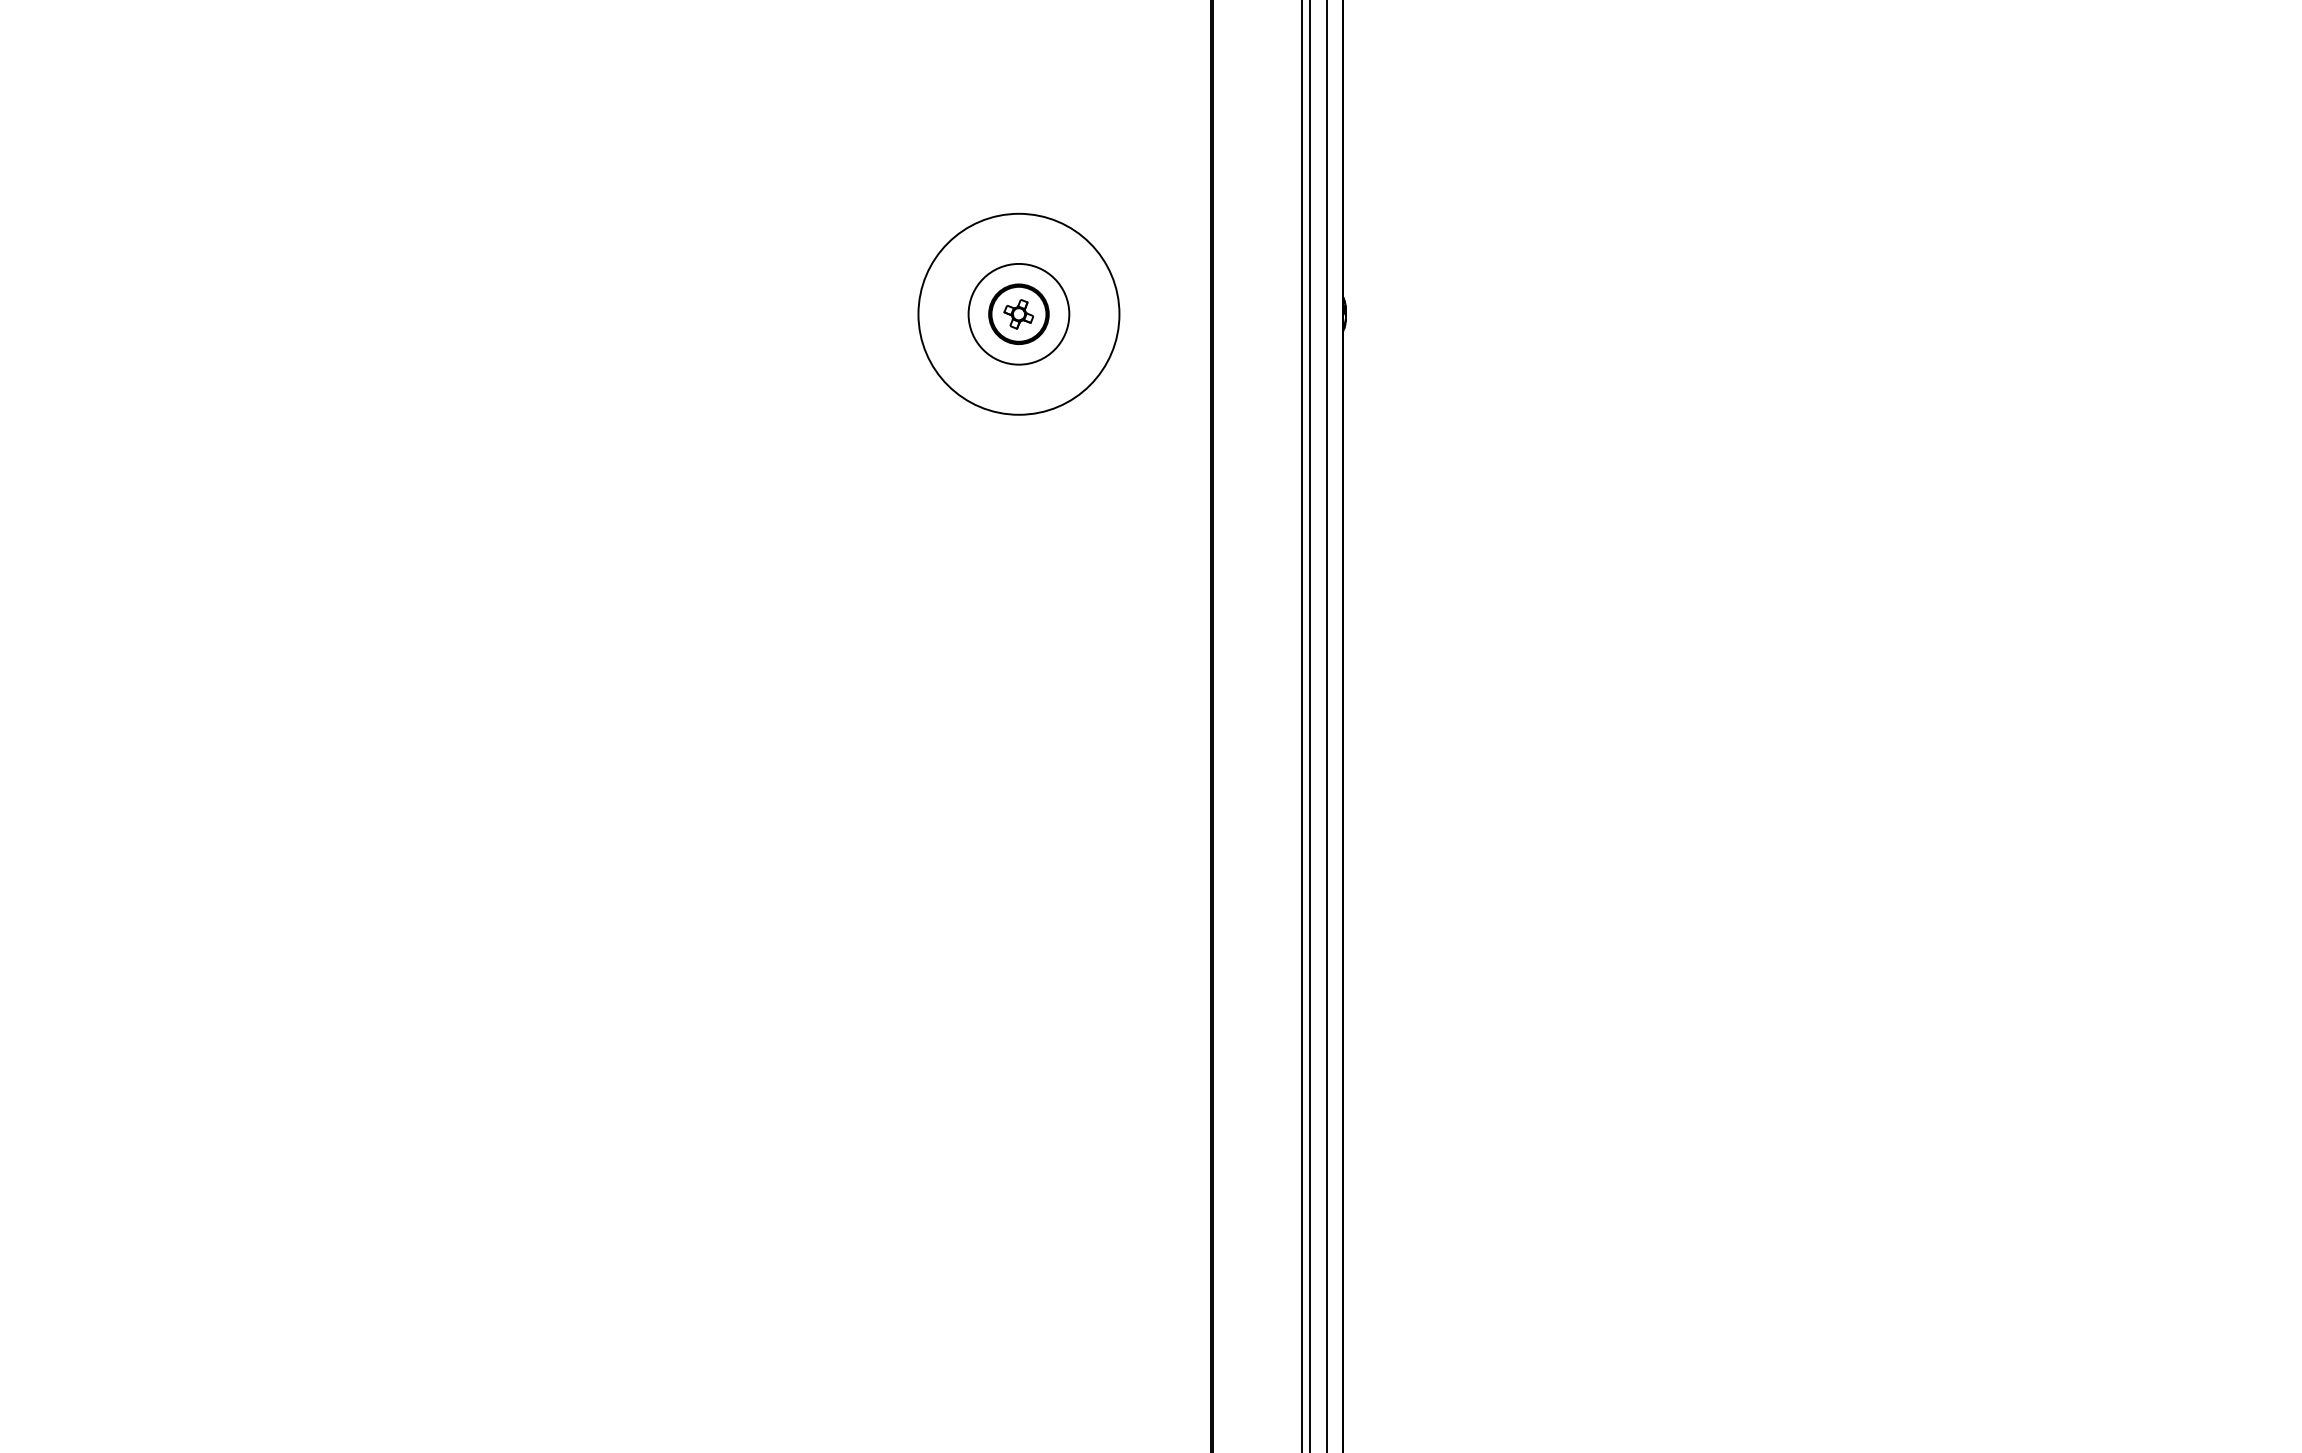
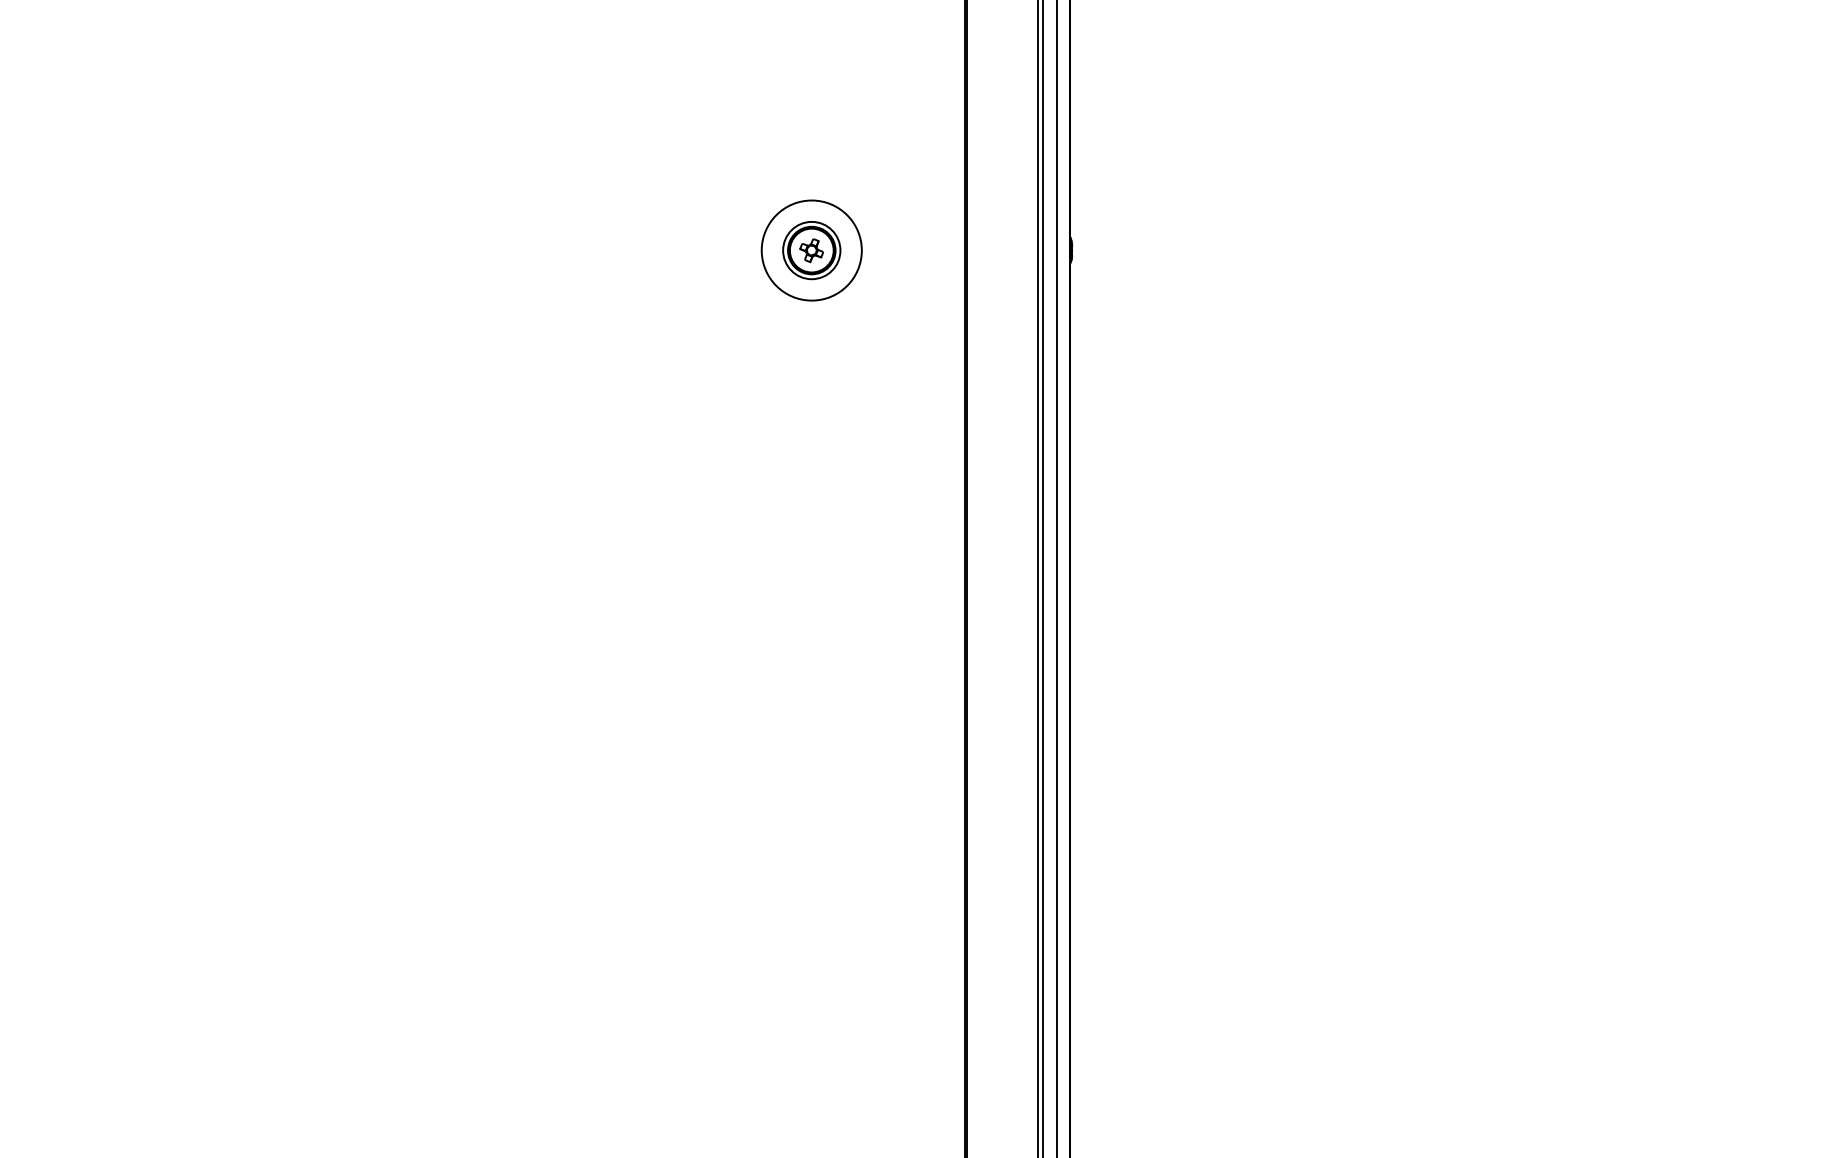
circle: (1018, 314) -> (811, 250), size x0.62
circle: (1018, 314) -> (811, 250), size x0.71

